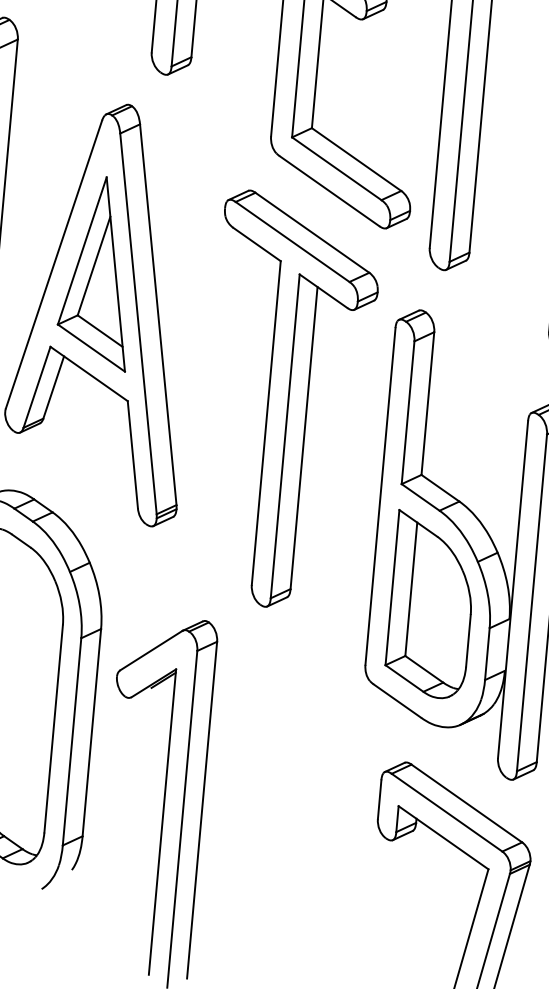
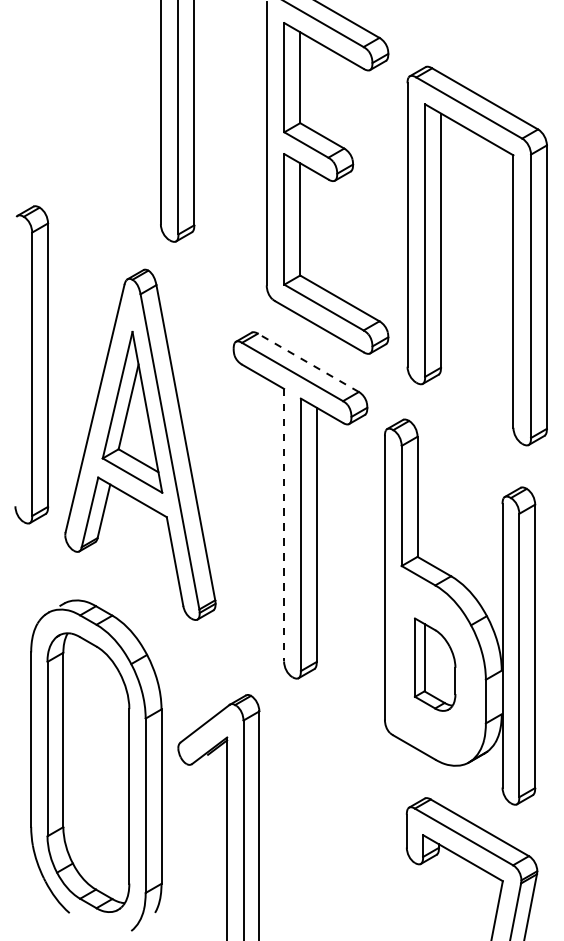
line: (311, 232) -> (307, 362), solid -> dashed
line: (266, 423) -> (284, 525), solid -> dashed
part: (430, 604) -> (434, 664), size x0.6

